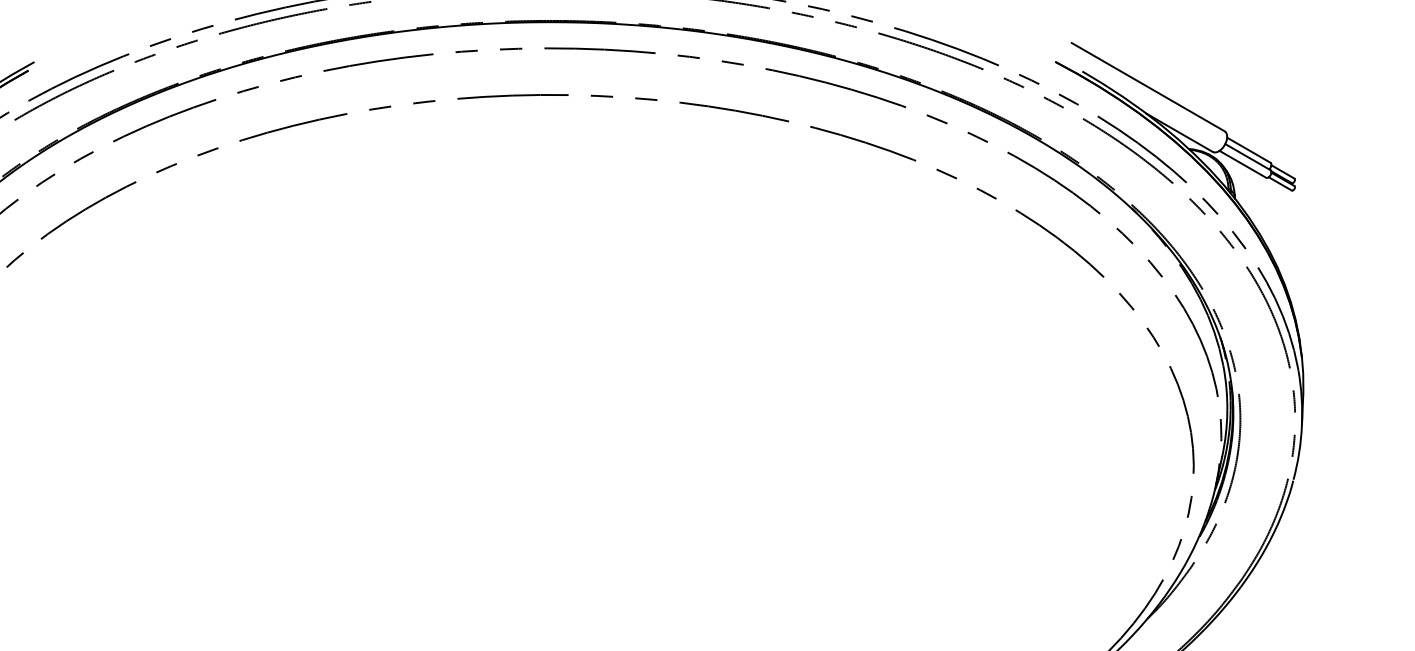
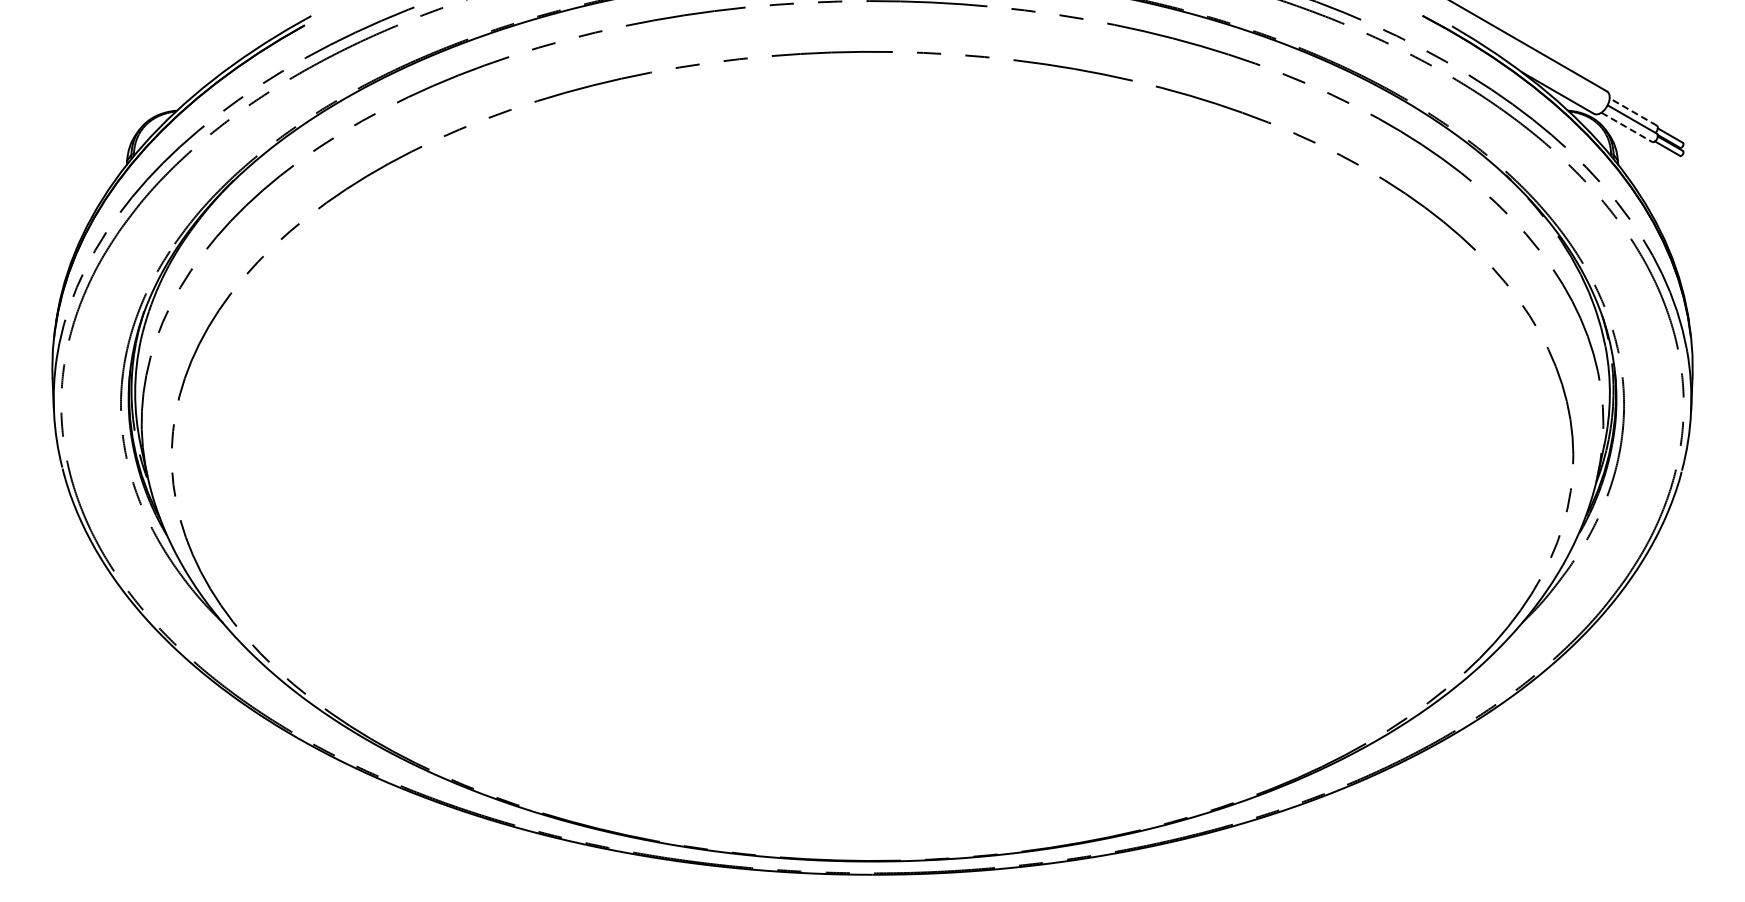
line: (1248, 149) -> (1632, 111), solid -> dashed
line: (1243, 164) -> (1627, 127), solid -> dashed

